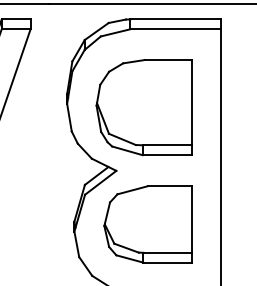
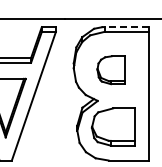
line: (175, 20) -> (126, 27), solid -> dashed
part: (144, 108) -> (111, 70), size x0.6

